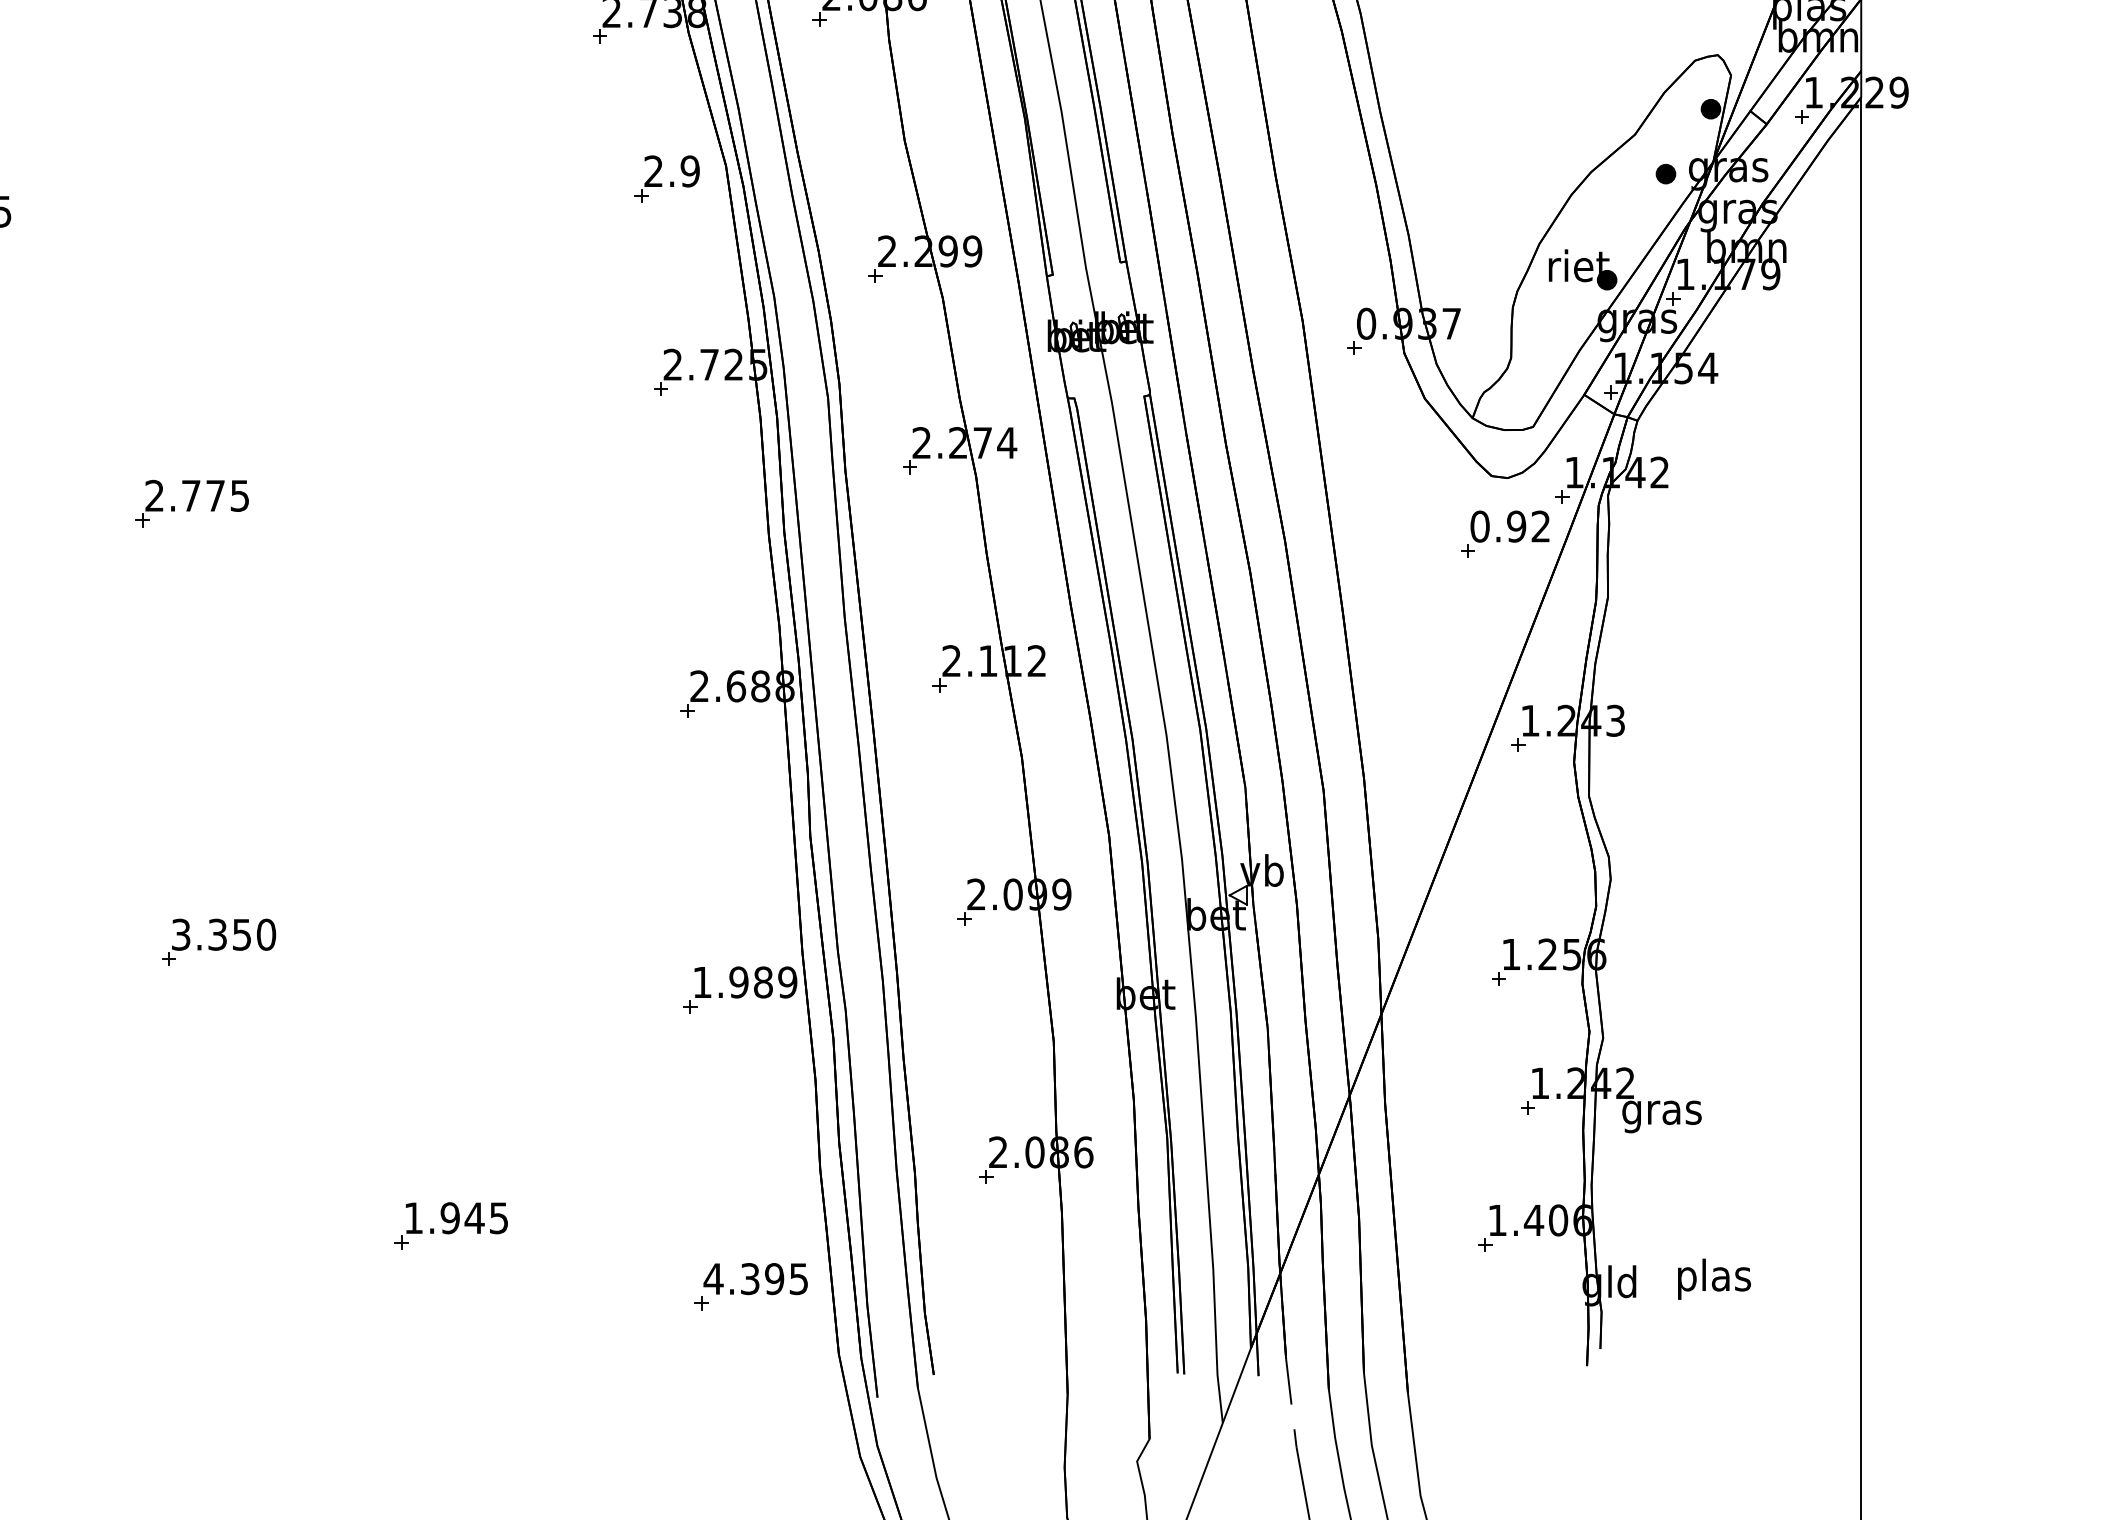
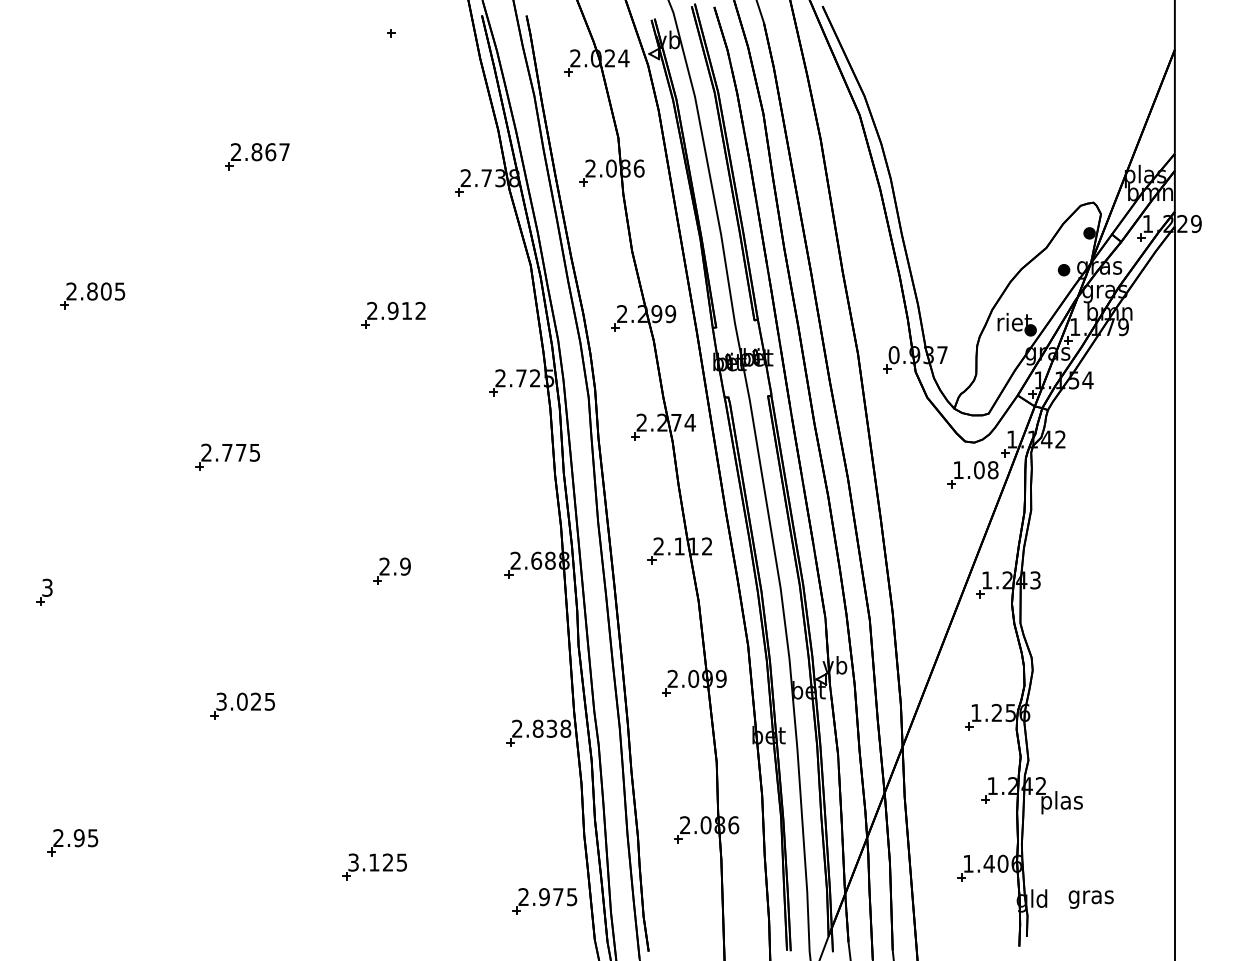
part: (665, 178) -> (391, 570), moved
part: (484, 252) -> (393, 314), added
text: (1509, 527) -> (975, 470), 0.92 -> 1.08
text: (242, 934) -> (256, 701), 3.350 -> 3.025
text: (744, 981) -> (541, 728), 1.989 -> 2.838
text: (1661, 1112) -> (1061, 802), gras -> plas
text: (443, 1218) -> (370, 862), 1.945 -> 3.125
text: (1712, 1277) -> (1090, 896), plas -> gras
text: (743, 1279) -> (540, 897), 4.395 -> 2.975

